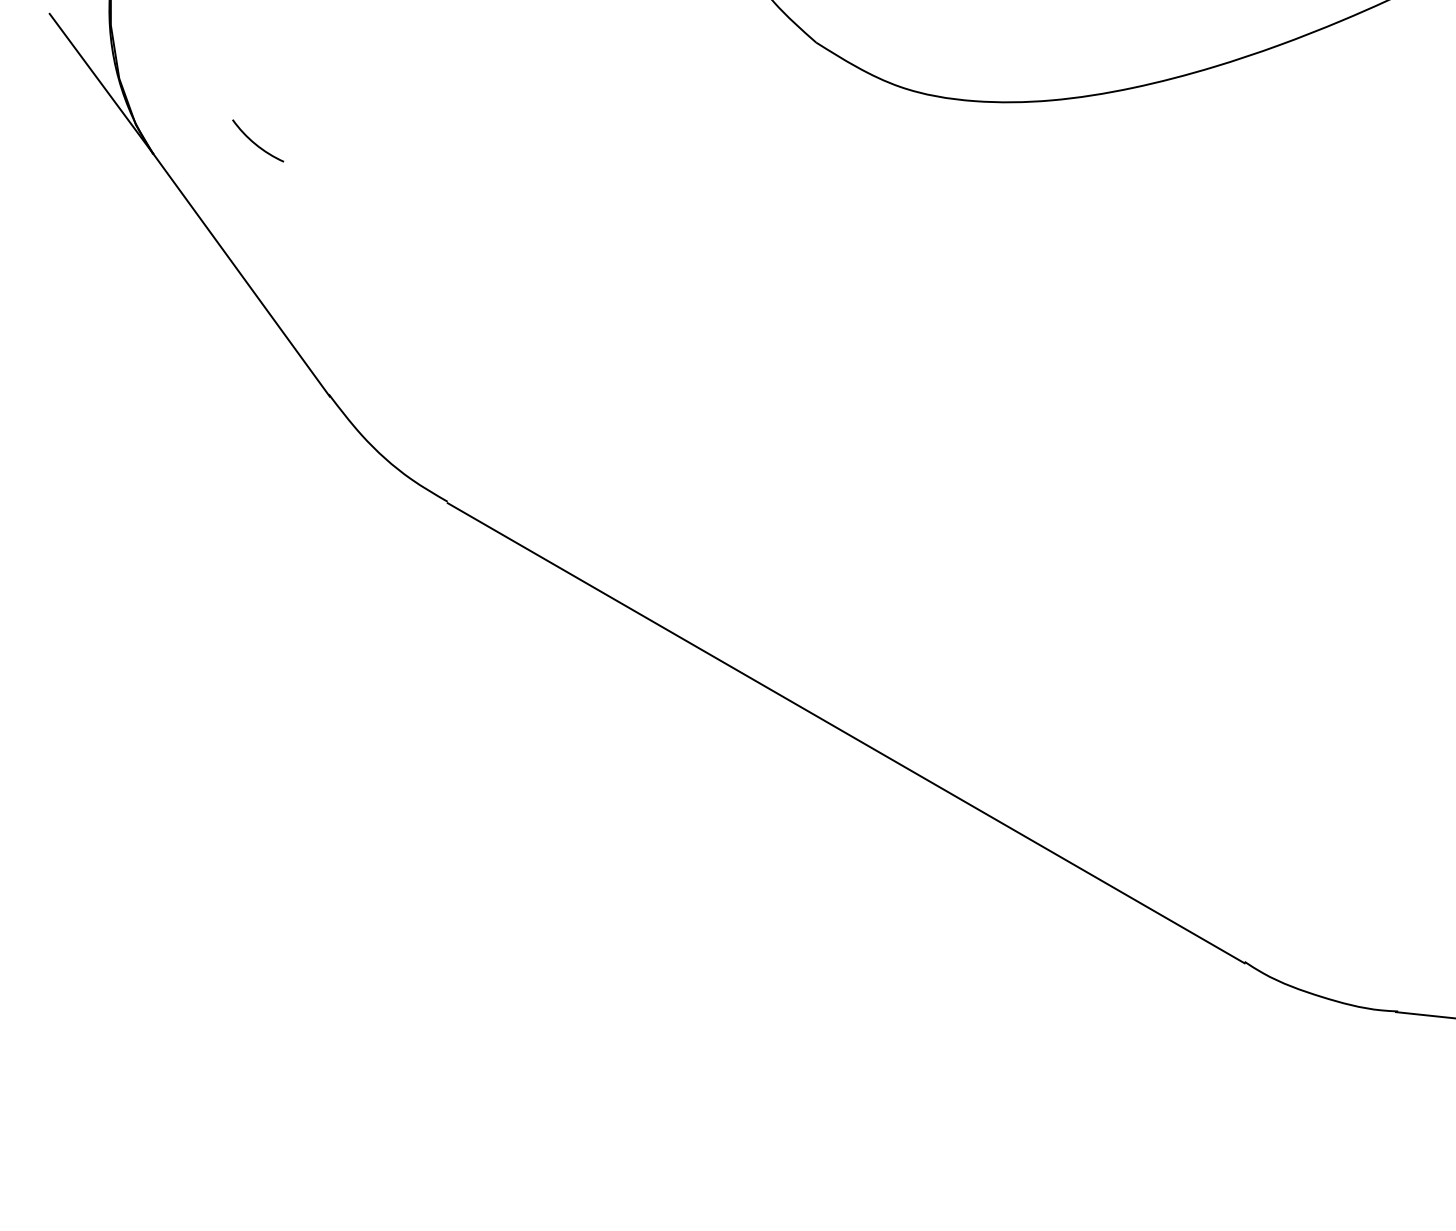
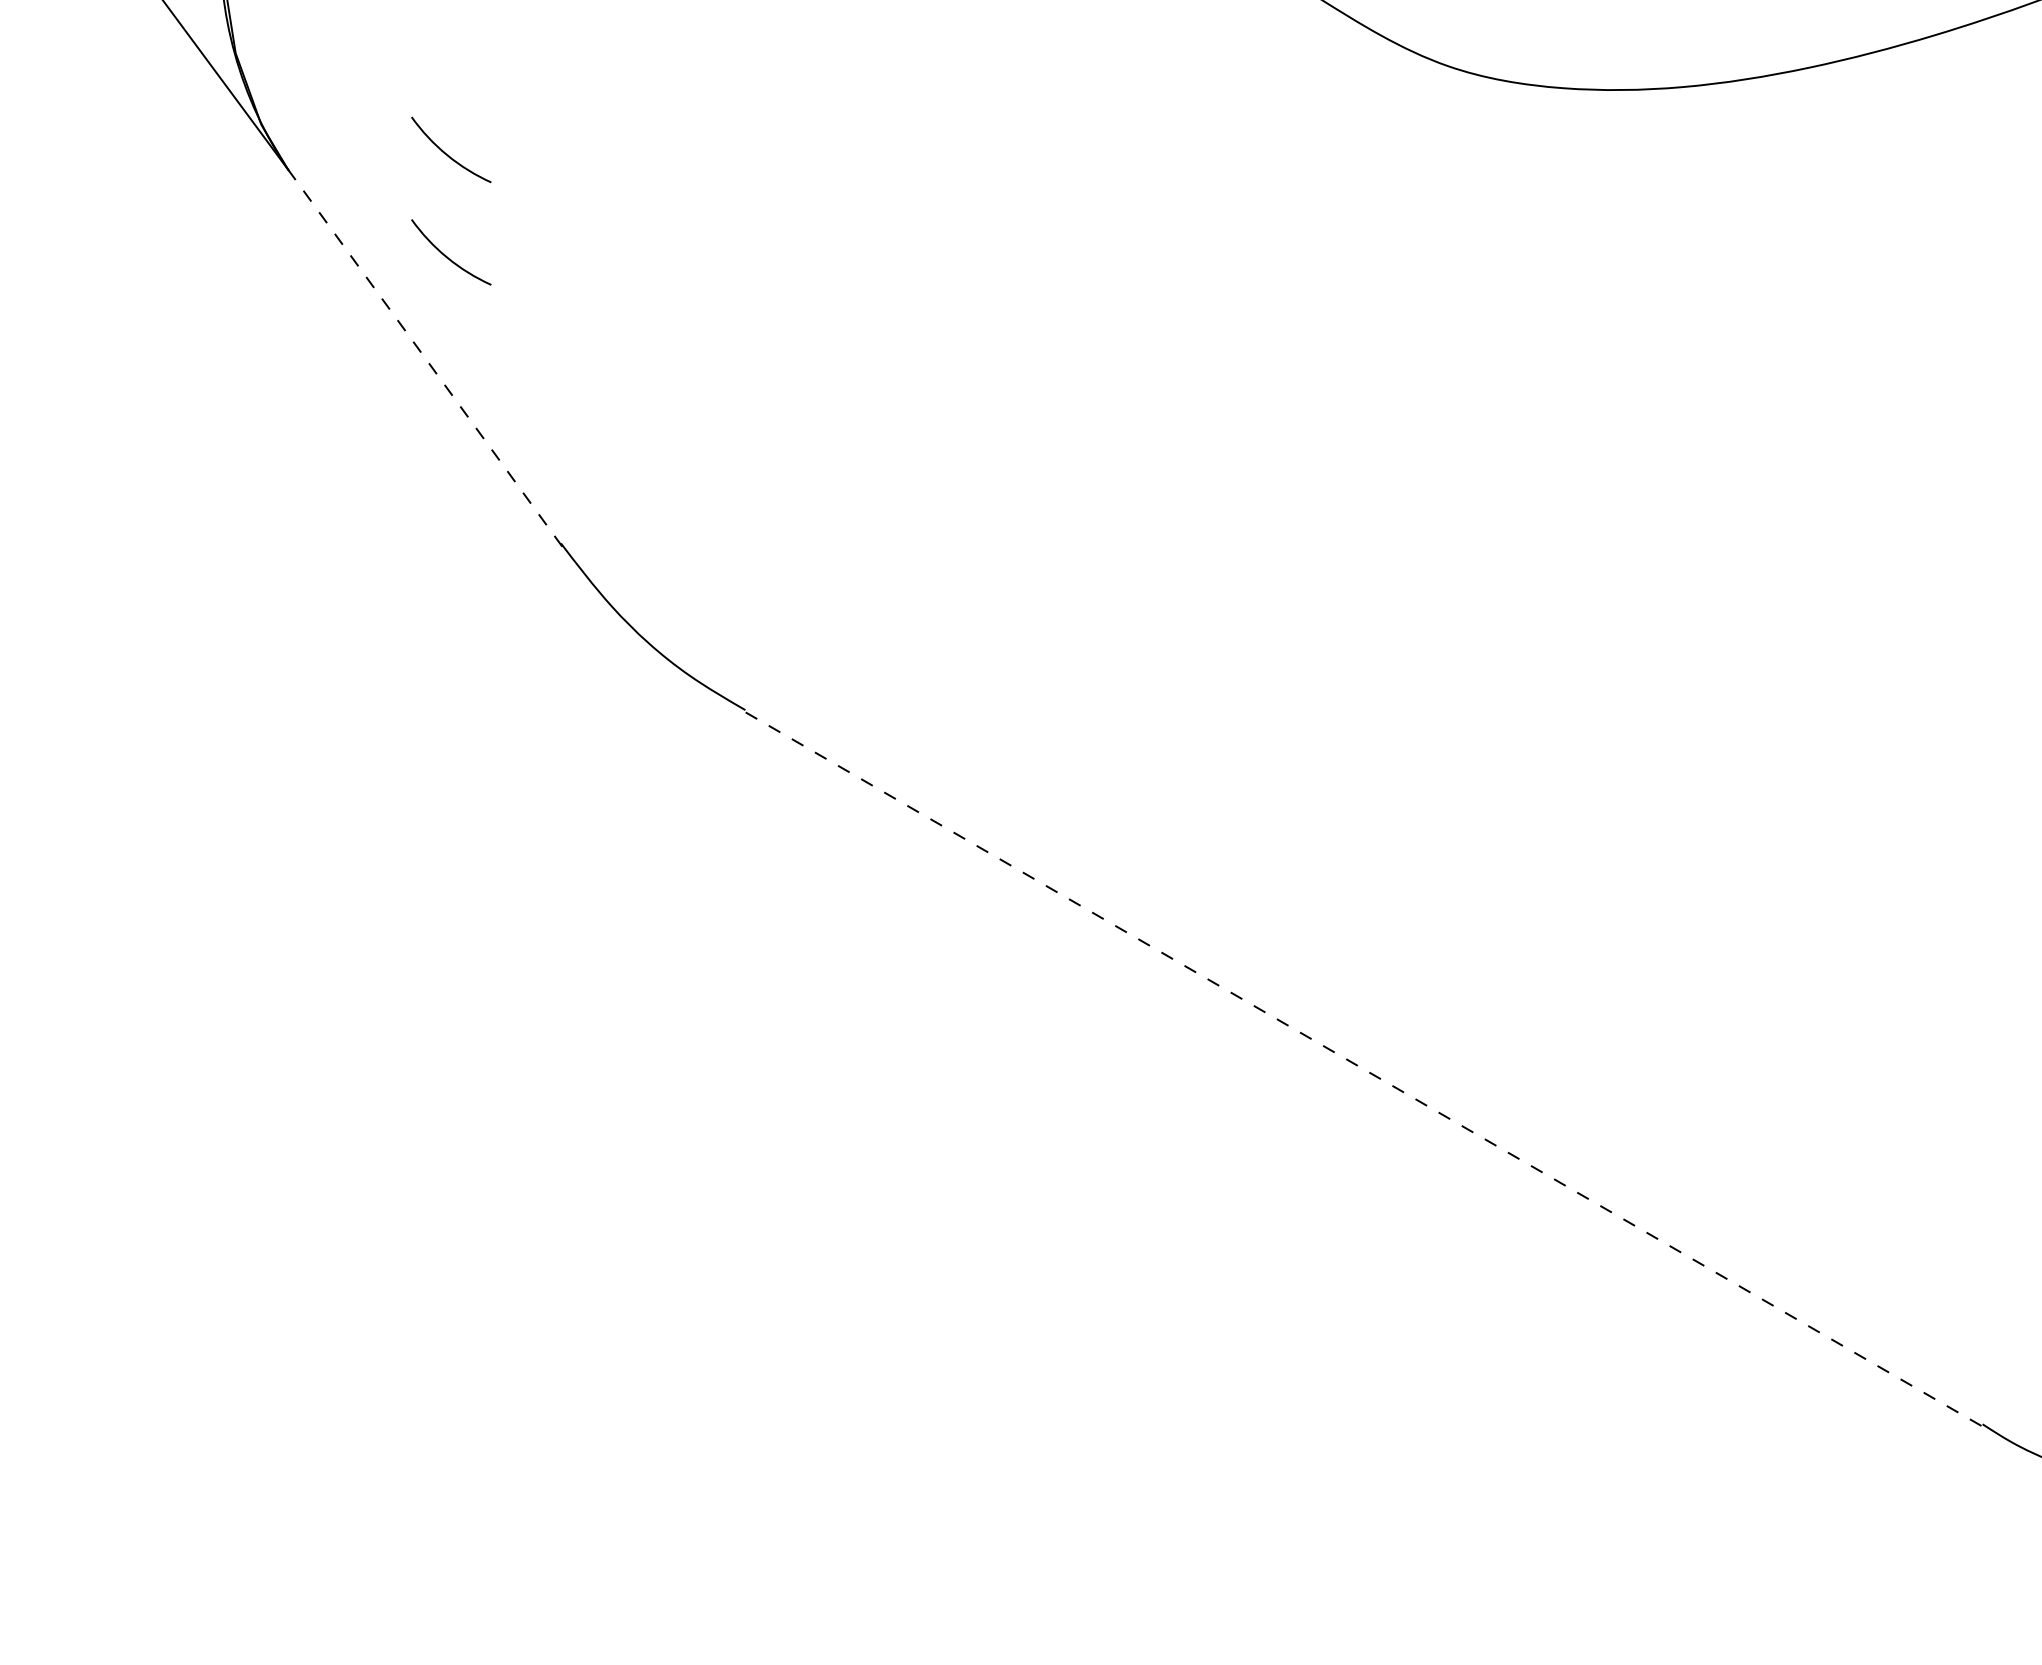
arc: (255, 208) -> (447, 254), added
line: (241, 275) -> (425, 358), solid -> dashed
line: (846, 733) -> (1364, 1069), solid -> dashed

